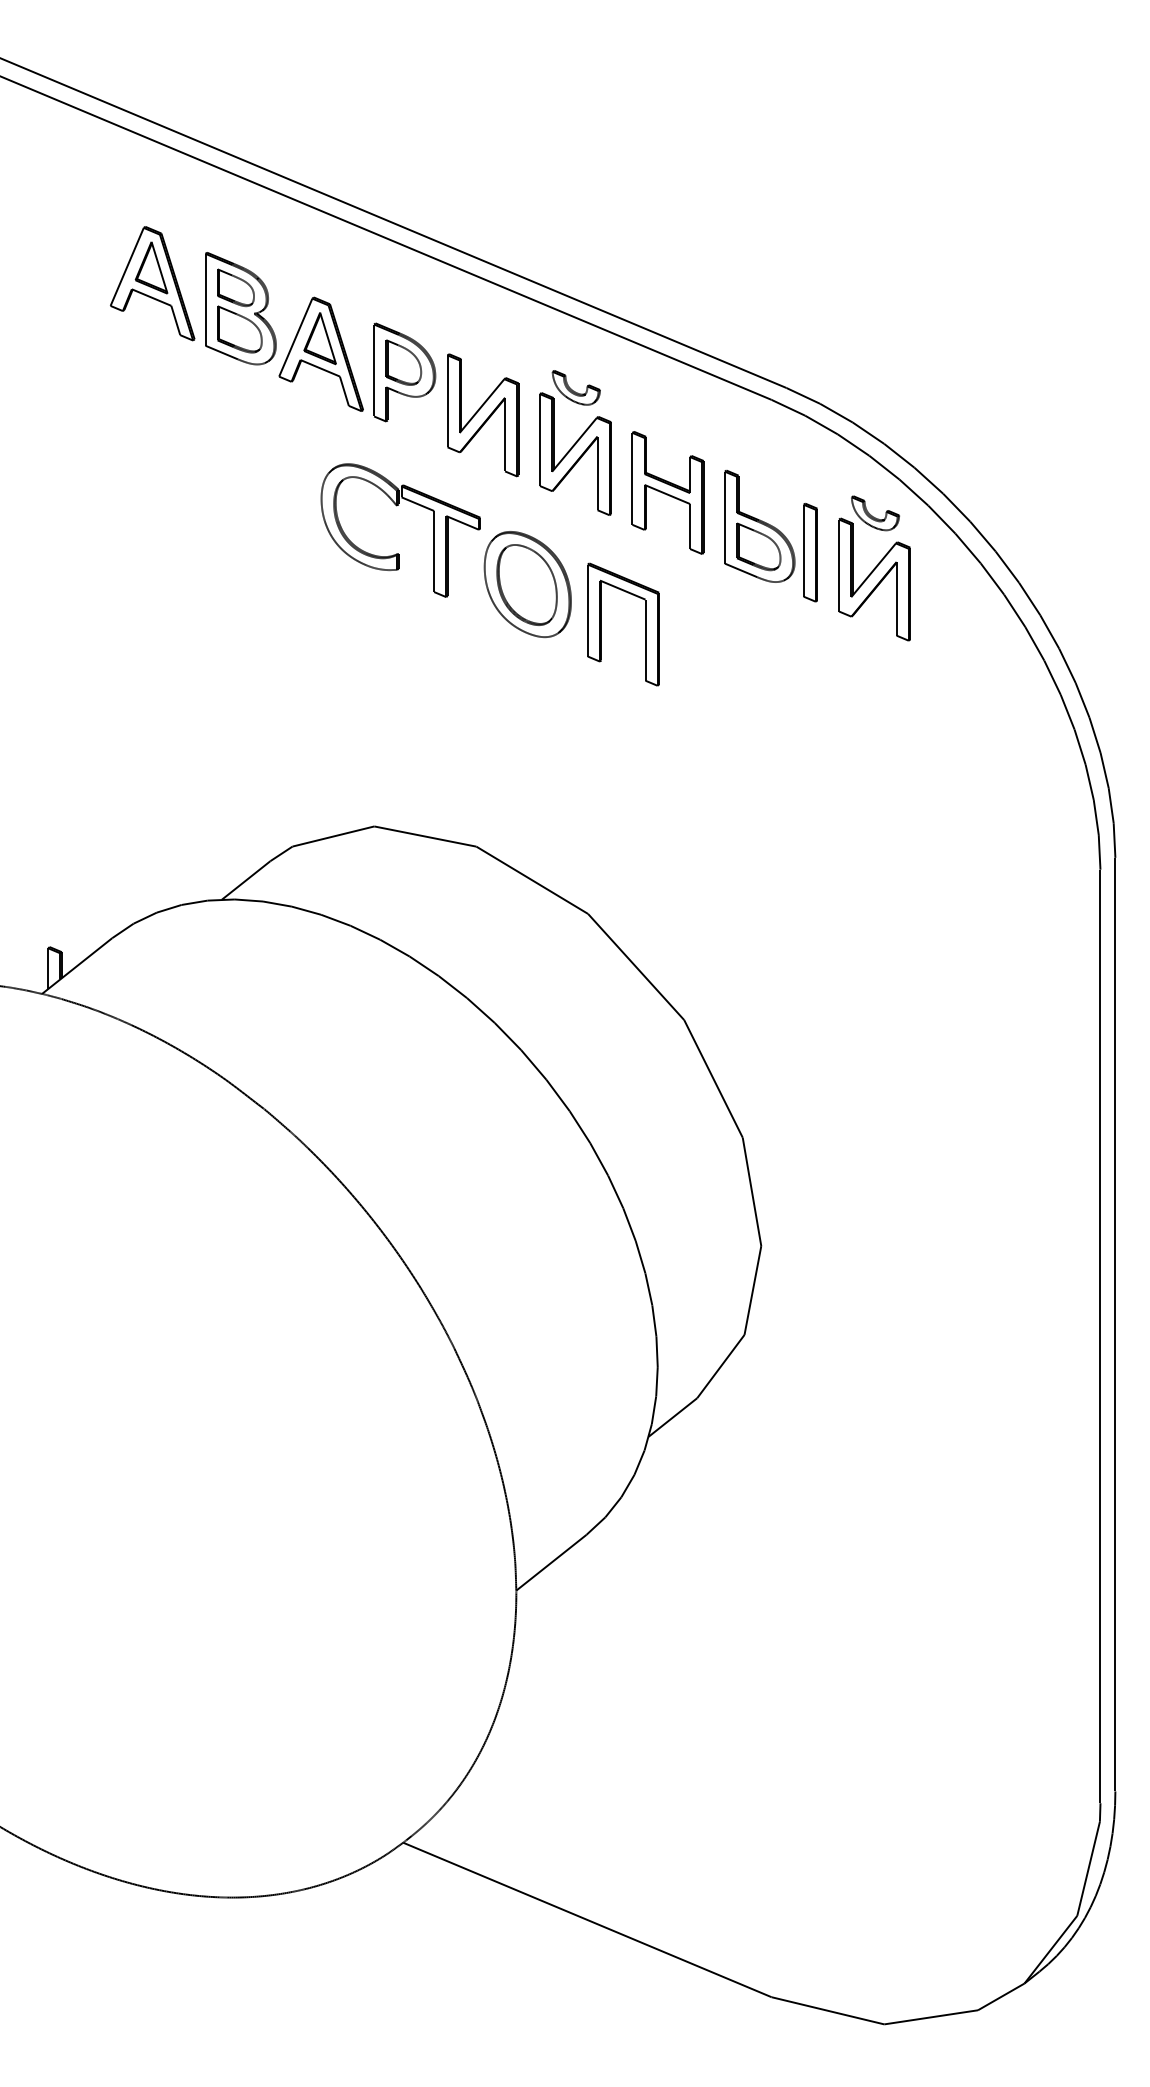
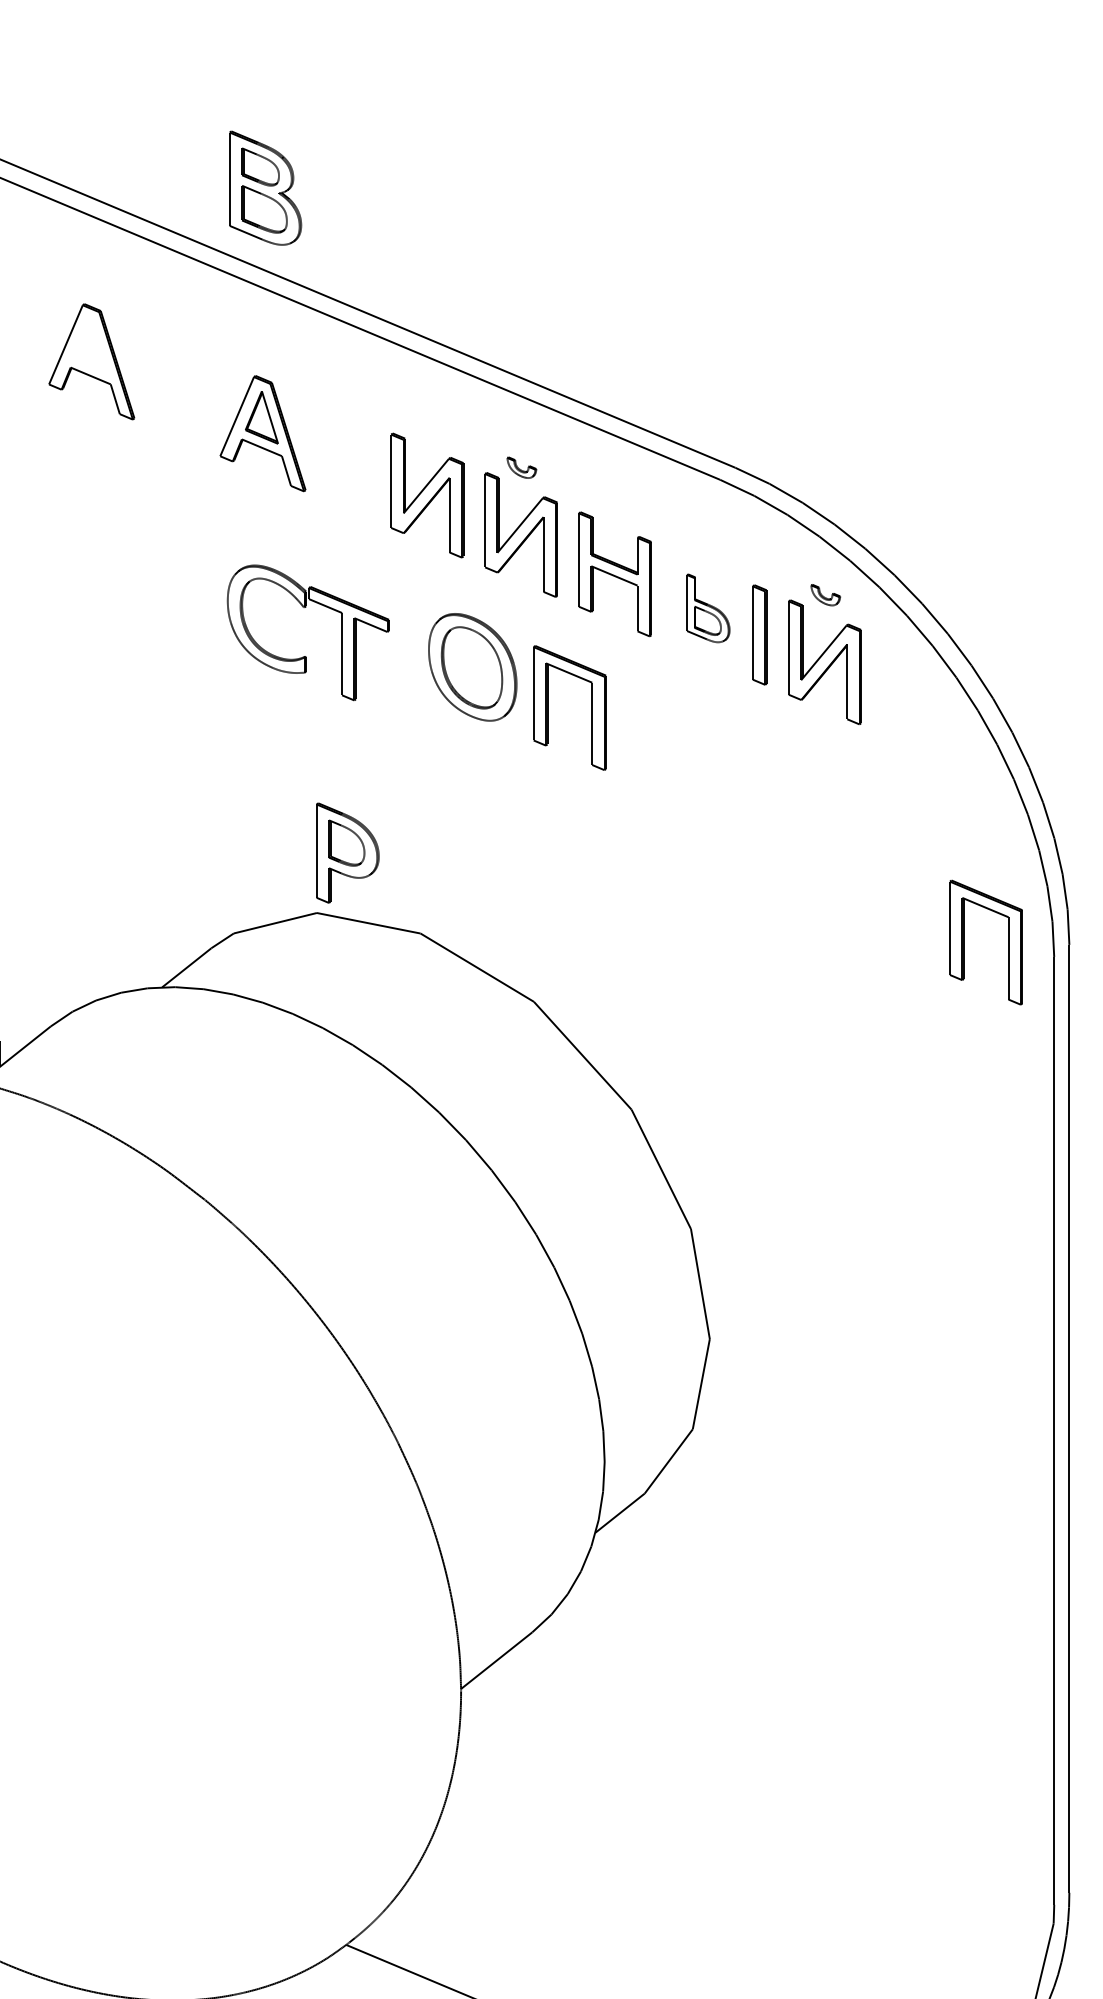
part: (151, 267) -> (90, 345), removed
part: (240, 308) -> (265, 188), moved
part: (404, 372) -> (347, 853), moved
part: (575, 387) -> (521, 467), size x0.6
part: (875, 513) -> (825, 595), size x0.6
part: (759, 526) -> (708, 608), size x0.6
part: (398, 553) -> (305, 656), moved
part: (1011, 855) -> (963, 942), added

